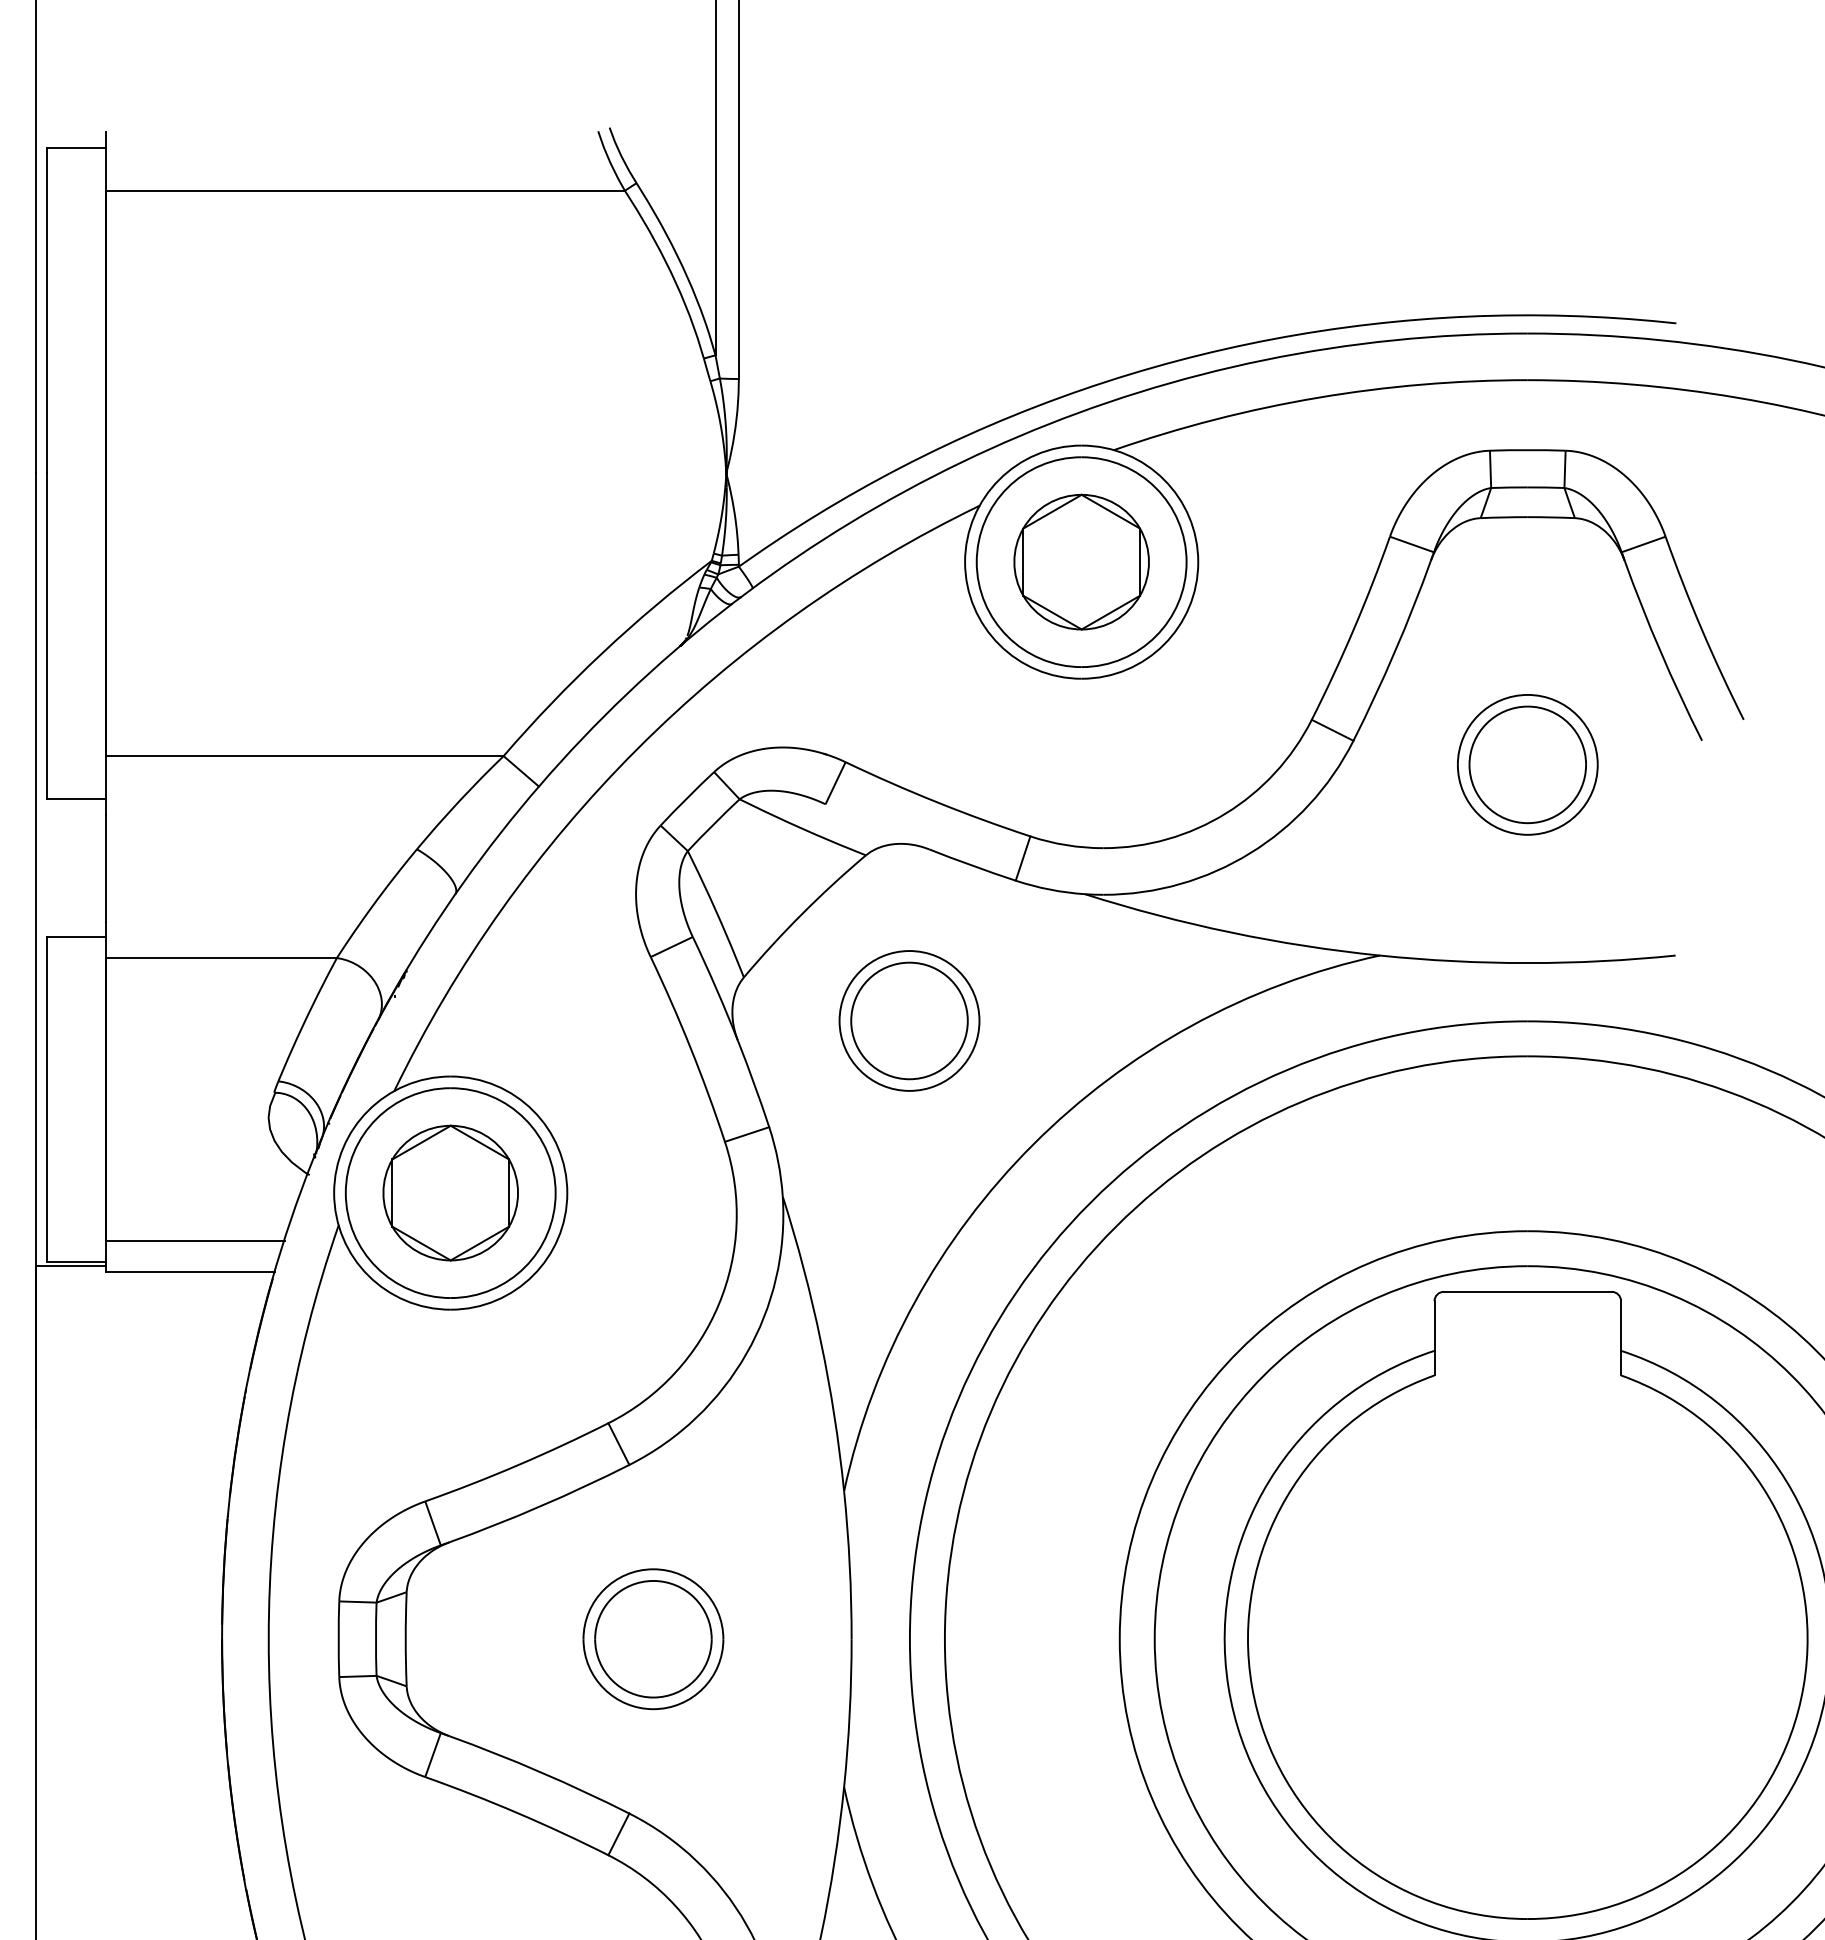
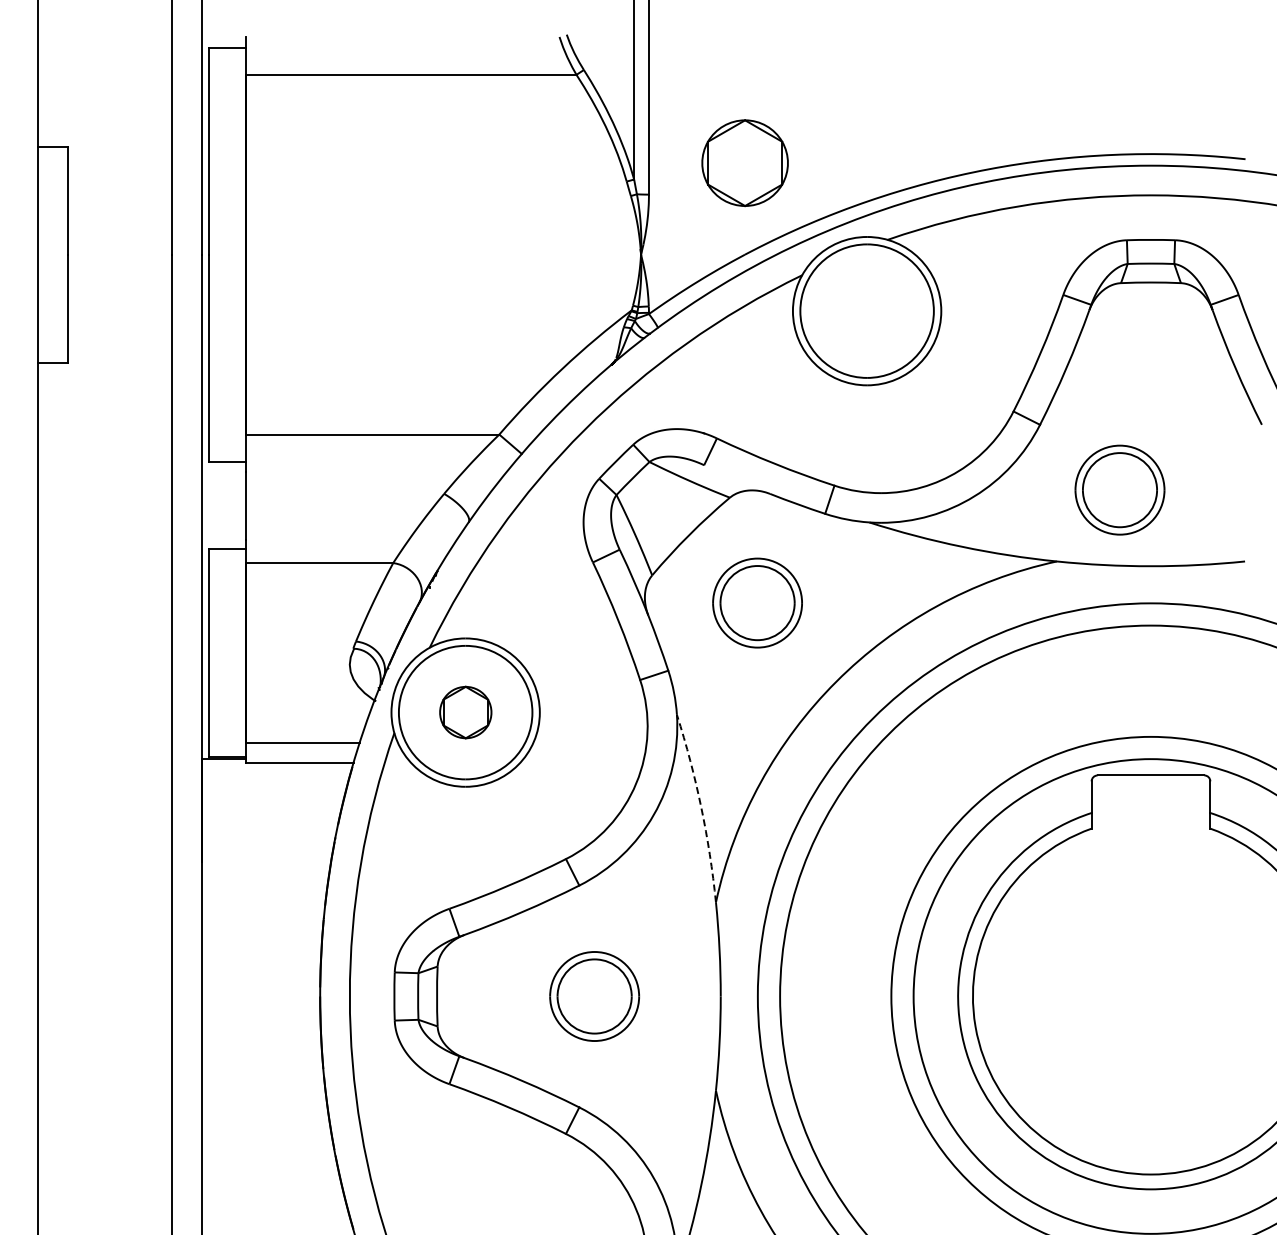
part: (1080, 562) -> (744, 163), moved
part: (1527, 763) -> (1119, 489), moved
part: (450, 1192) -> (465, 712), size x0.6
arc: (821, 1342) -> (701, 807), solid -> dashed

